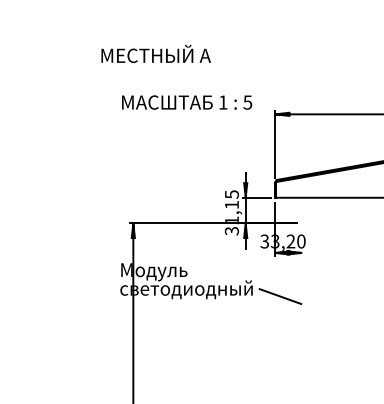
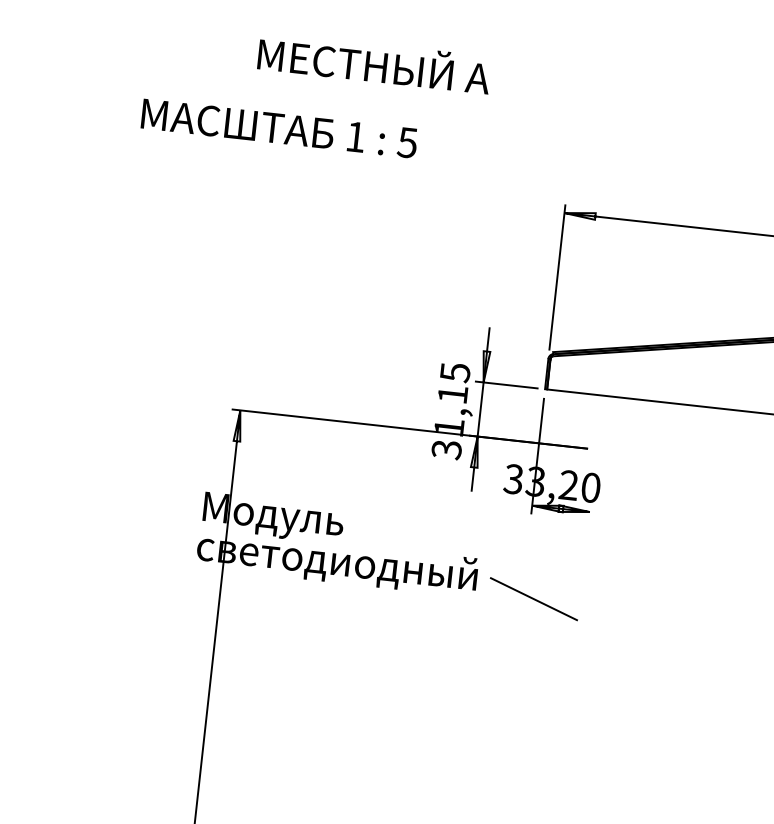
text: (155, 53) -> (373, 61), moved
text: (187, 102) -> (280, 128), moved

